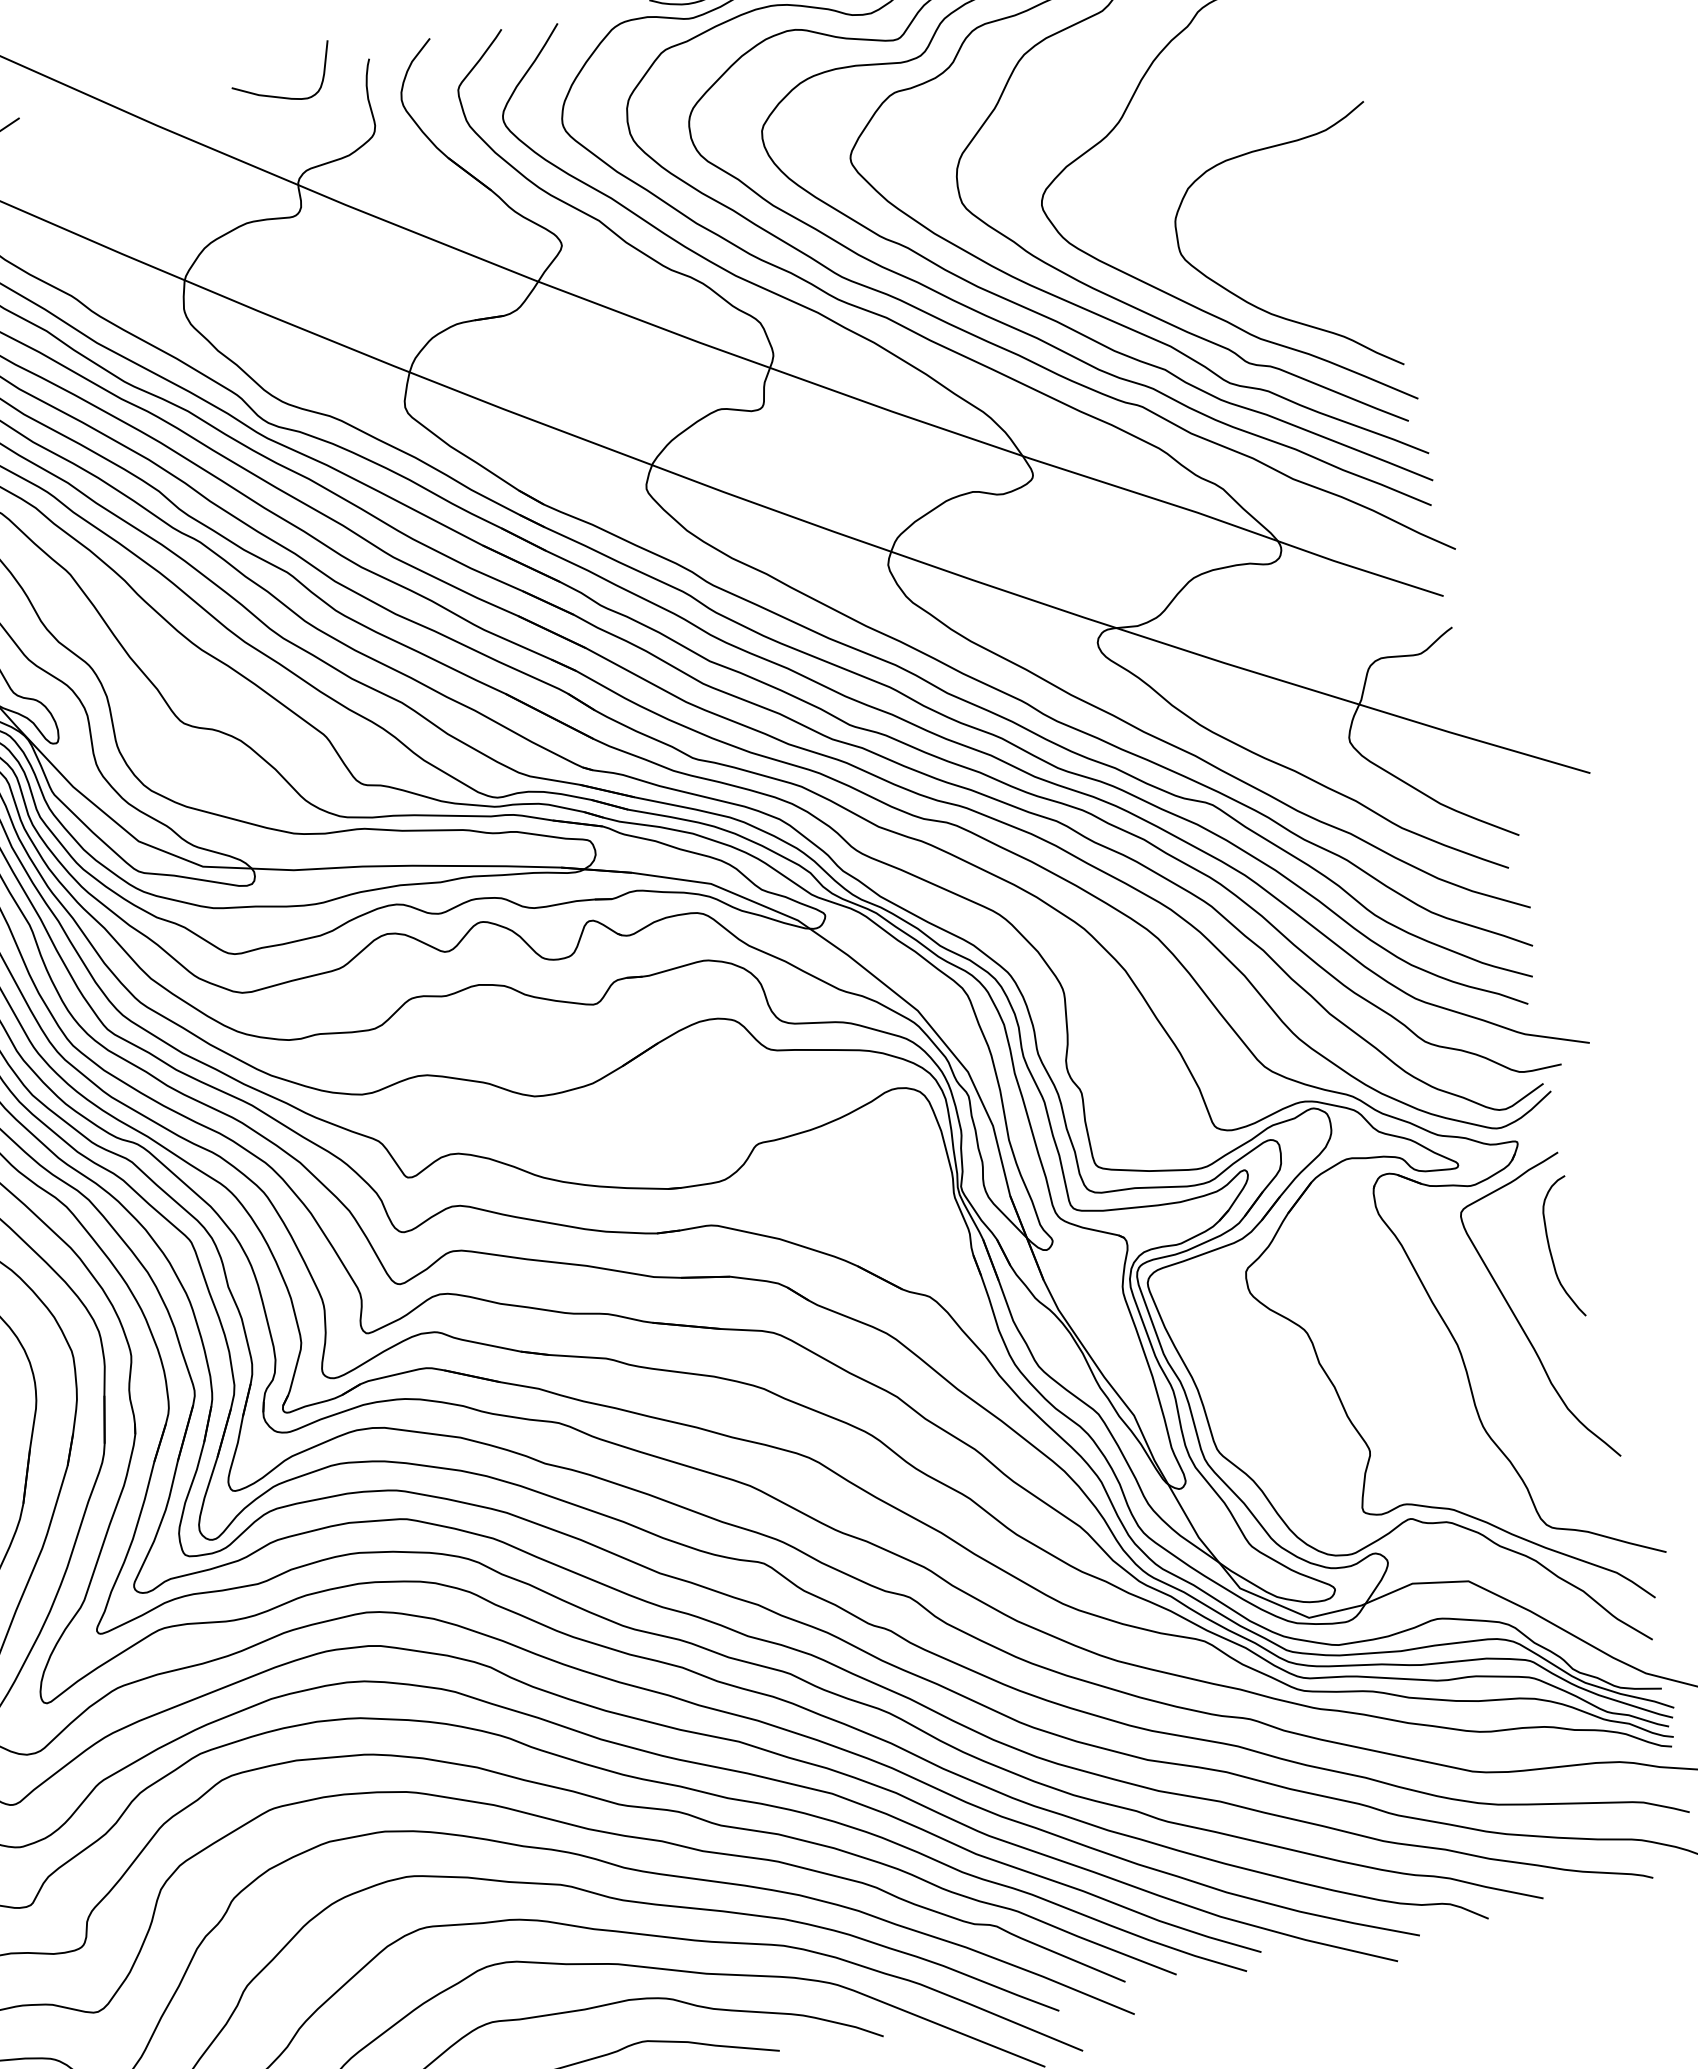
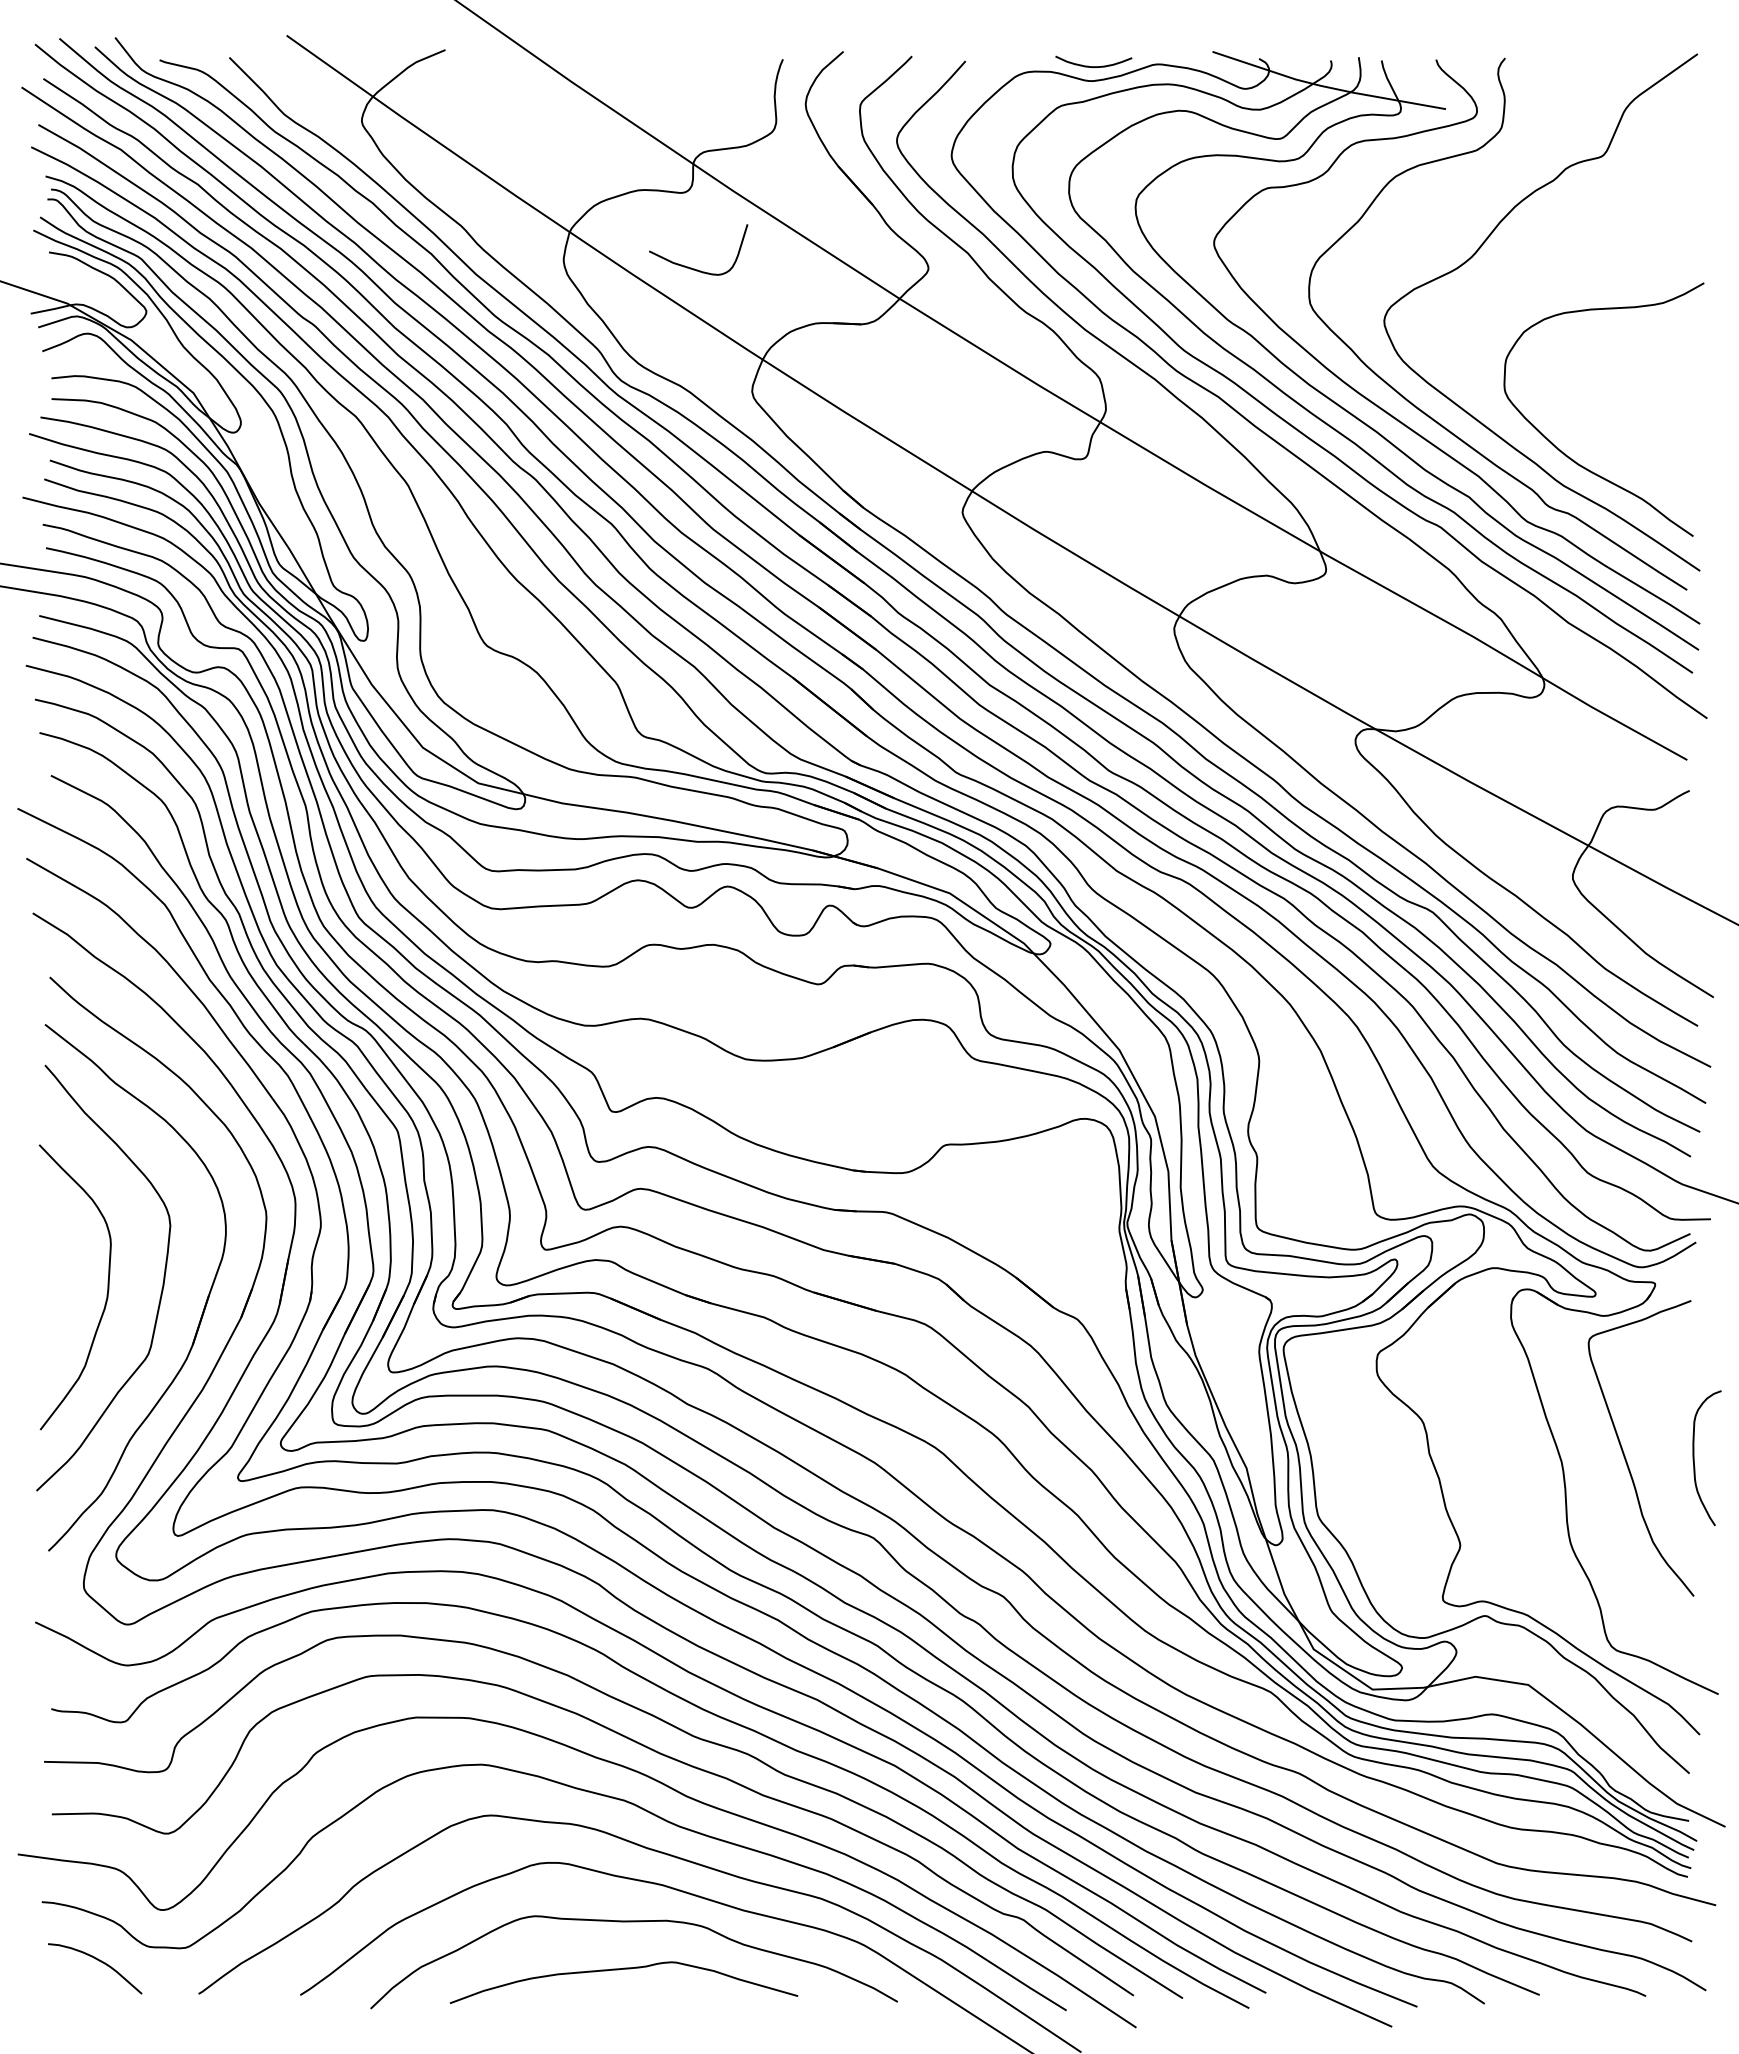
curve: (278, 96) -> (691, 267), moved
curve: (1551, 1250) -> (1694, 1458), moved

